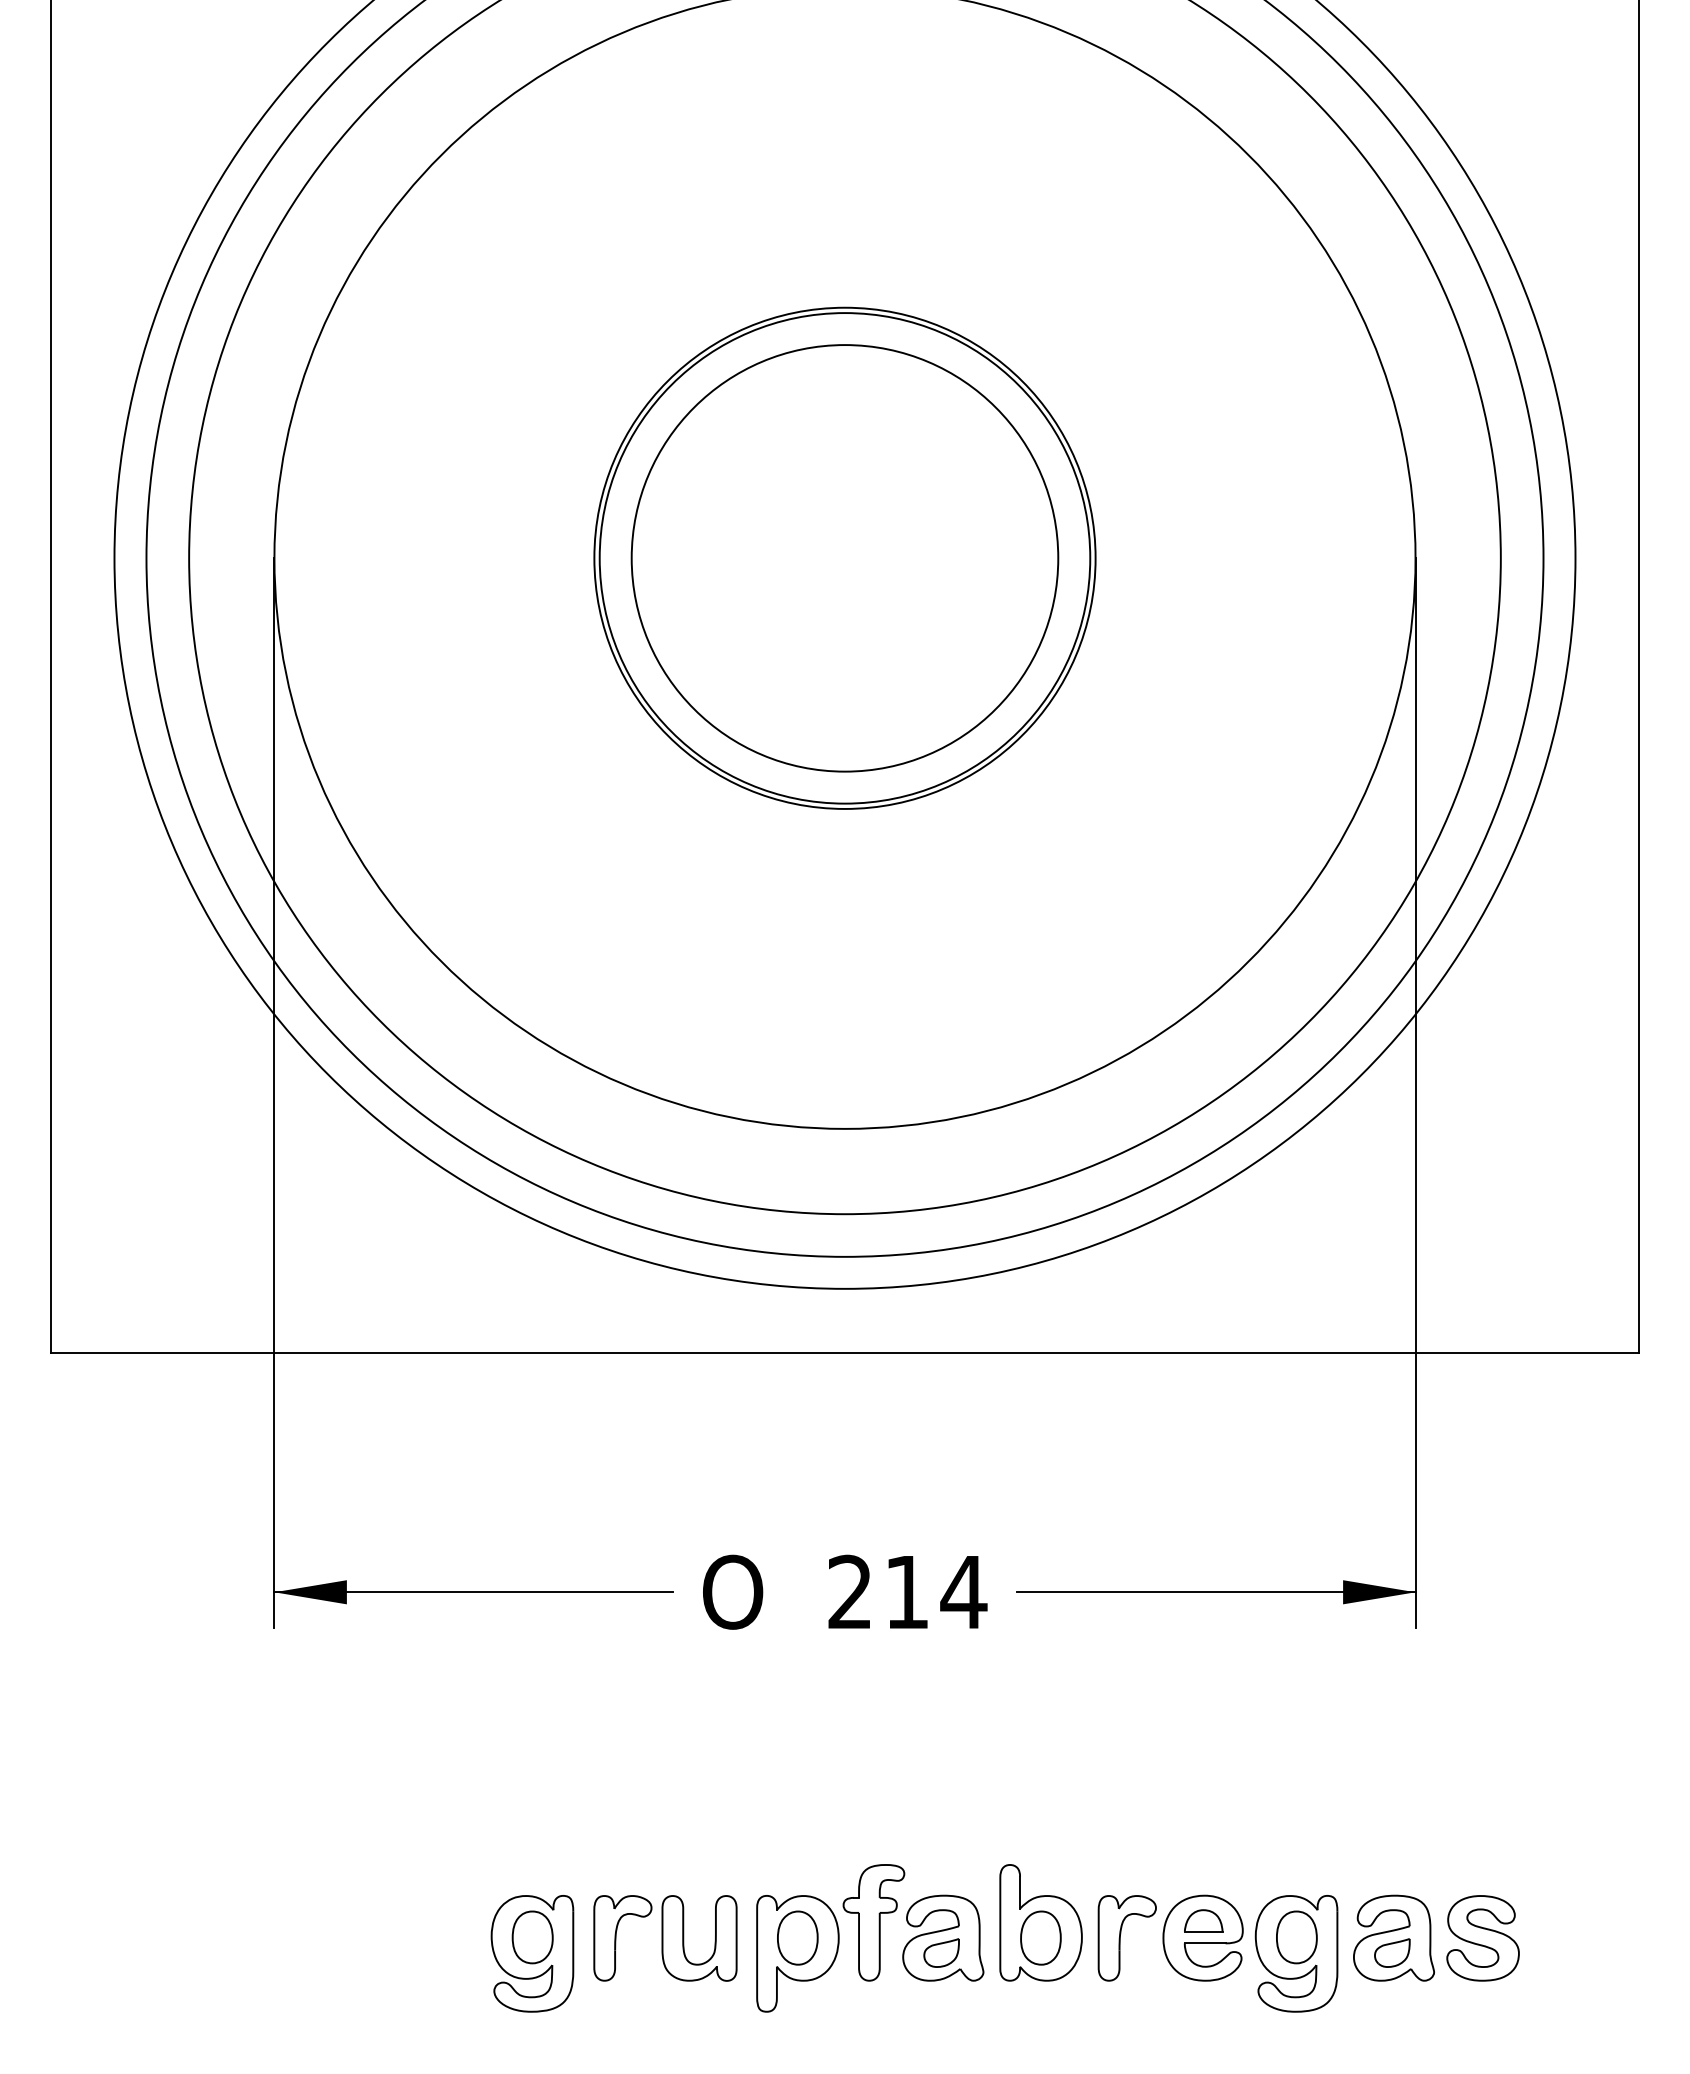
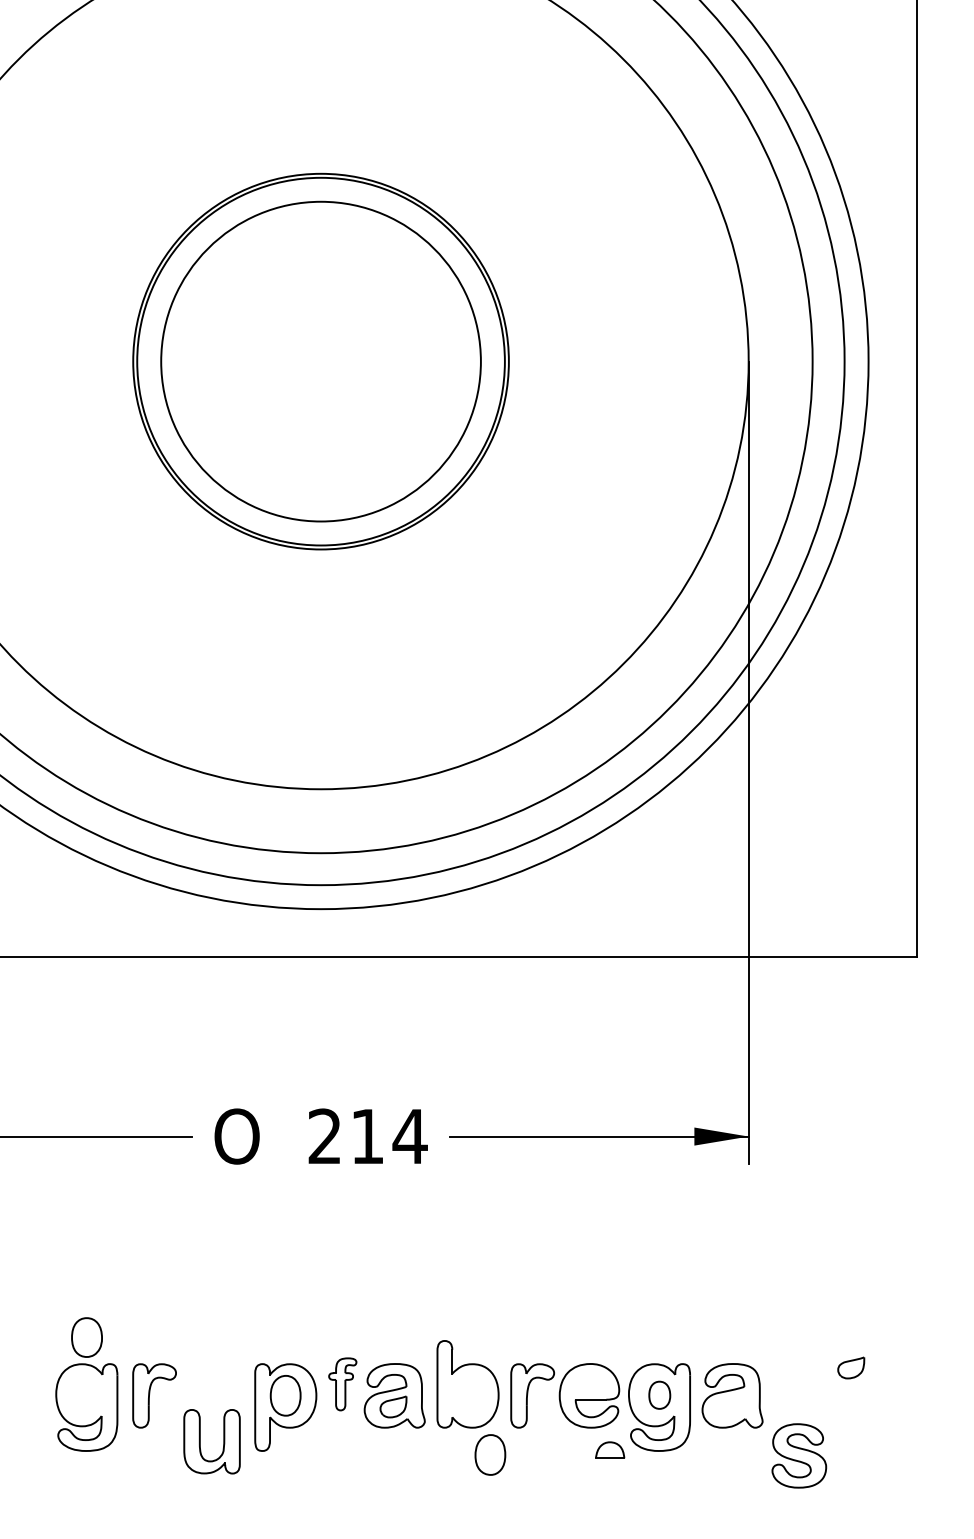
part: (1203, 1920) -> (610, 1450), moved
part: (873, 1922) -> (342, 1384), size x0.6
part: (532, 1937) -> (86, 1337), moved
part: (1040, 1937) -> (490, 1454), moved
part: (1296, 1937) -> (659, 1395), size x0.7
part: (684, 1938) -> (200, 1441), moved
part: (1482, 1938) -> (798, 1456), moved
part: (1392, 1952) -> (851, 1367), moved

